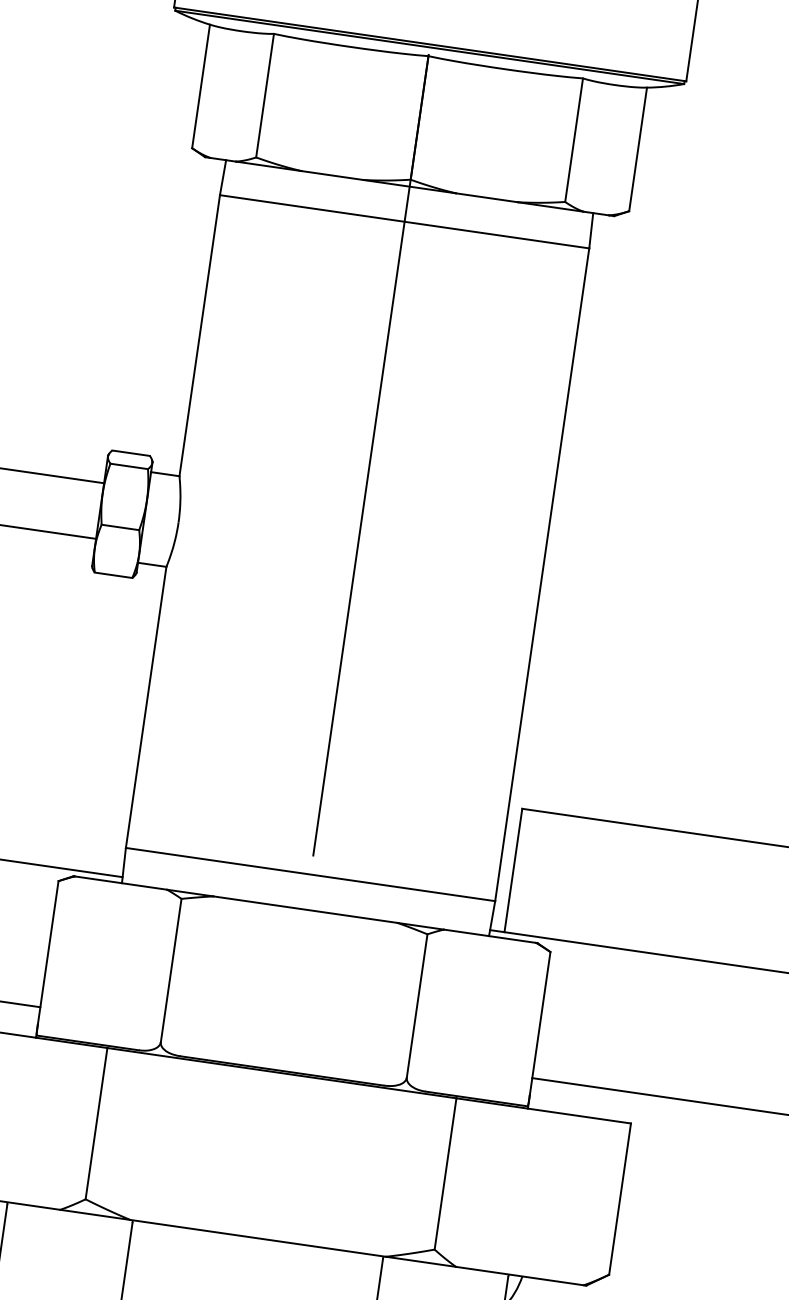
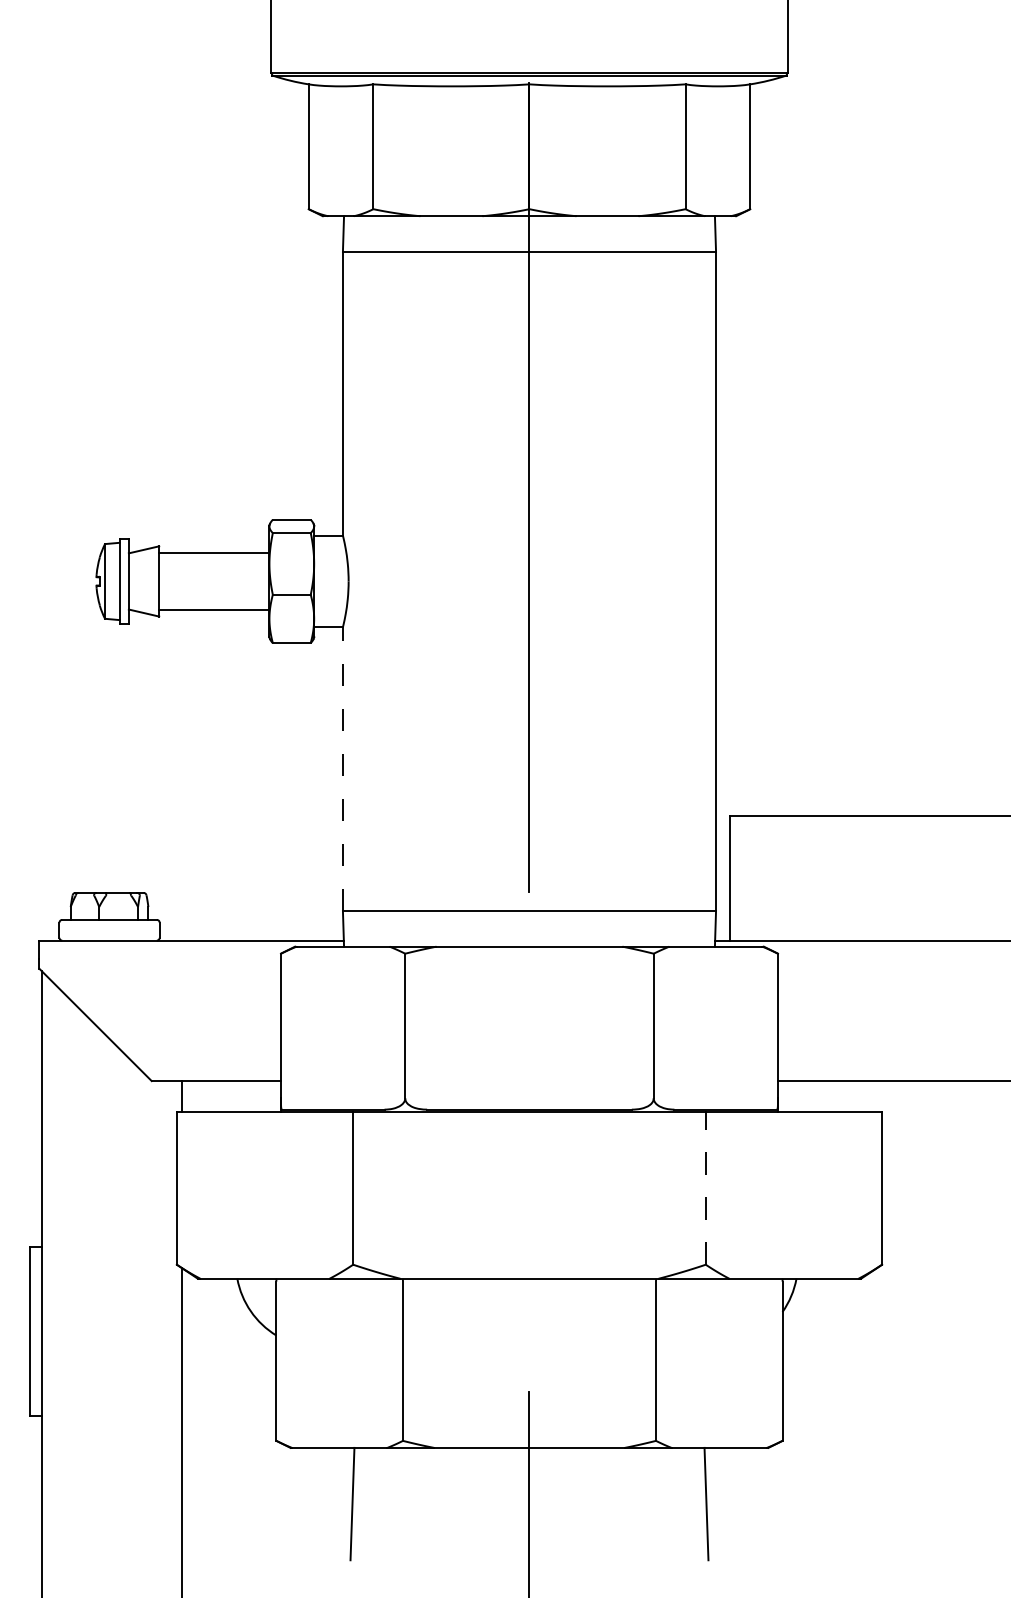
line: (145, 707) -> (342, 769), solid -> dashed
line: (445, 1173) -> (705, 1187), solid -> dashed

